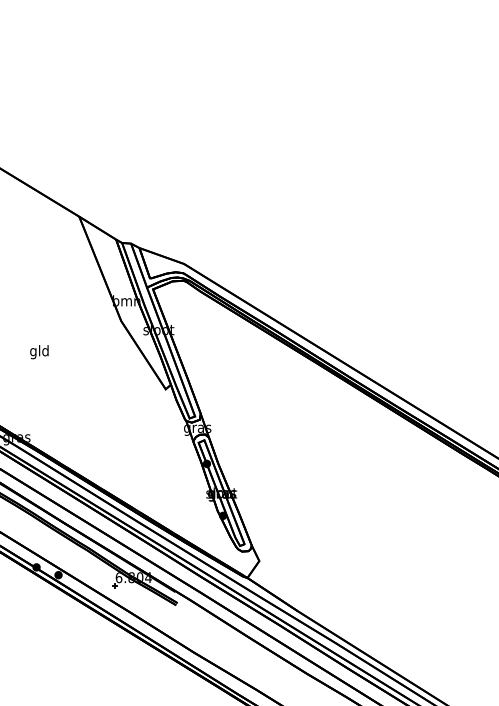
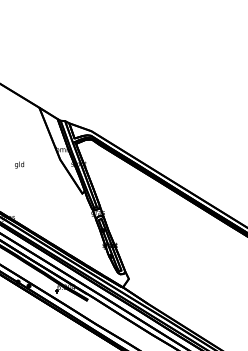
text: (39, 350) -> (19, 164), moved

